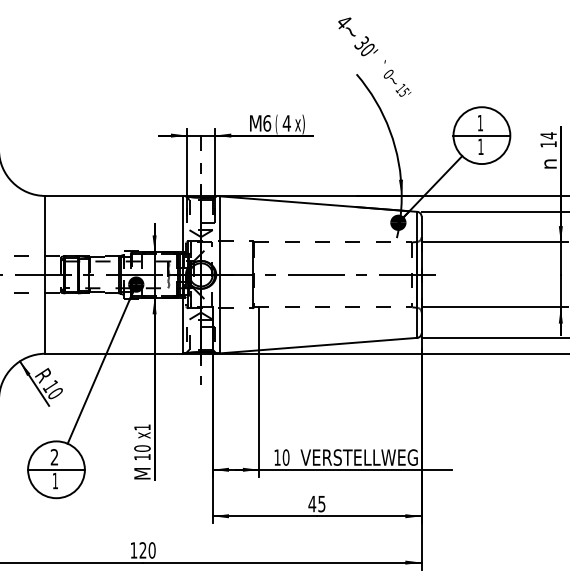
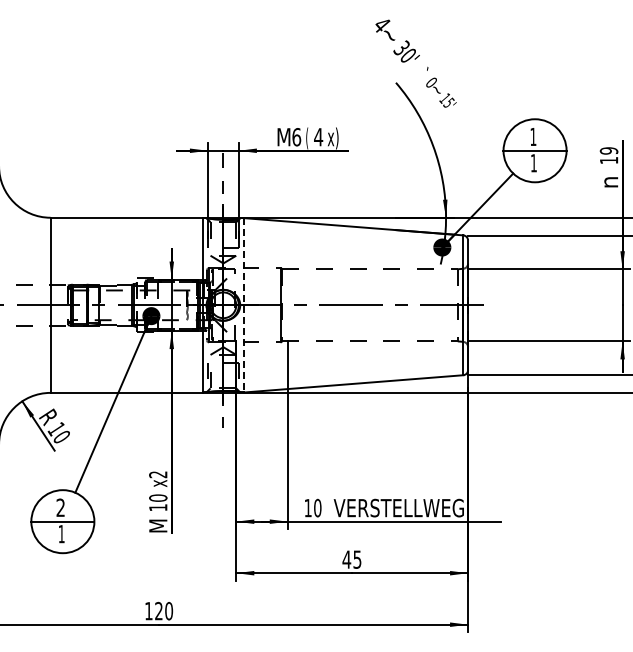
text: (548, 135) -> (608, 150), 14 -> 19
line: (220, 275) -> (244, 305), solid -> dashed
text: (142, 427) -> (158, 474), x1 -> x2

